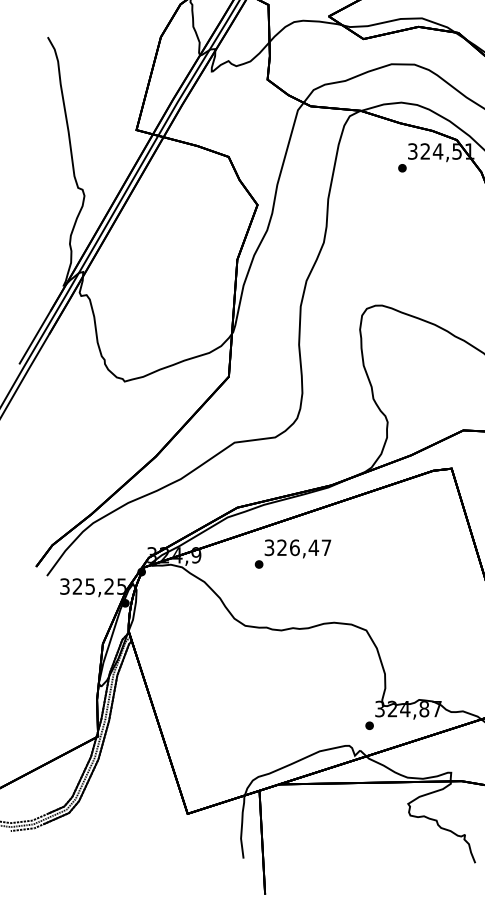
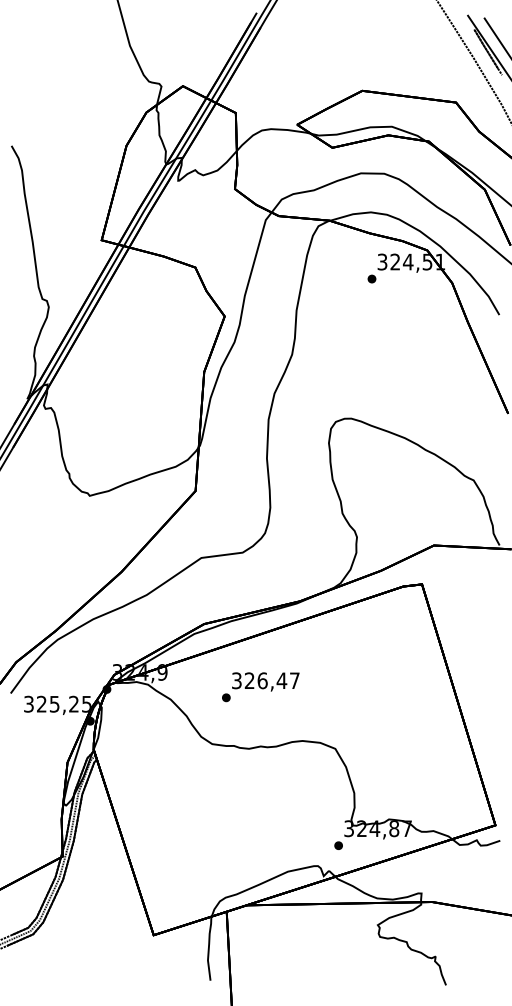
text: (292, 554) -> (260, 687), moved

